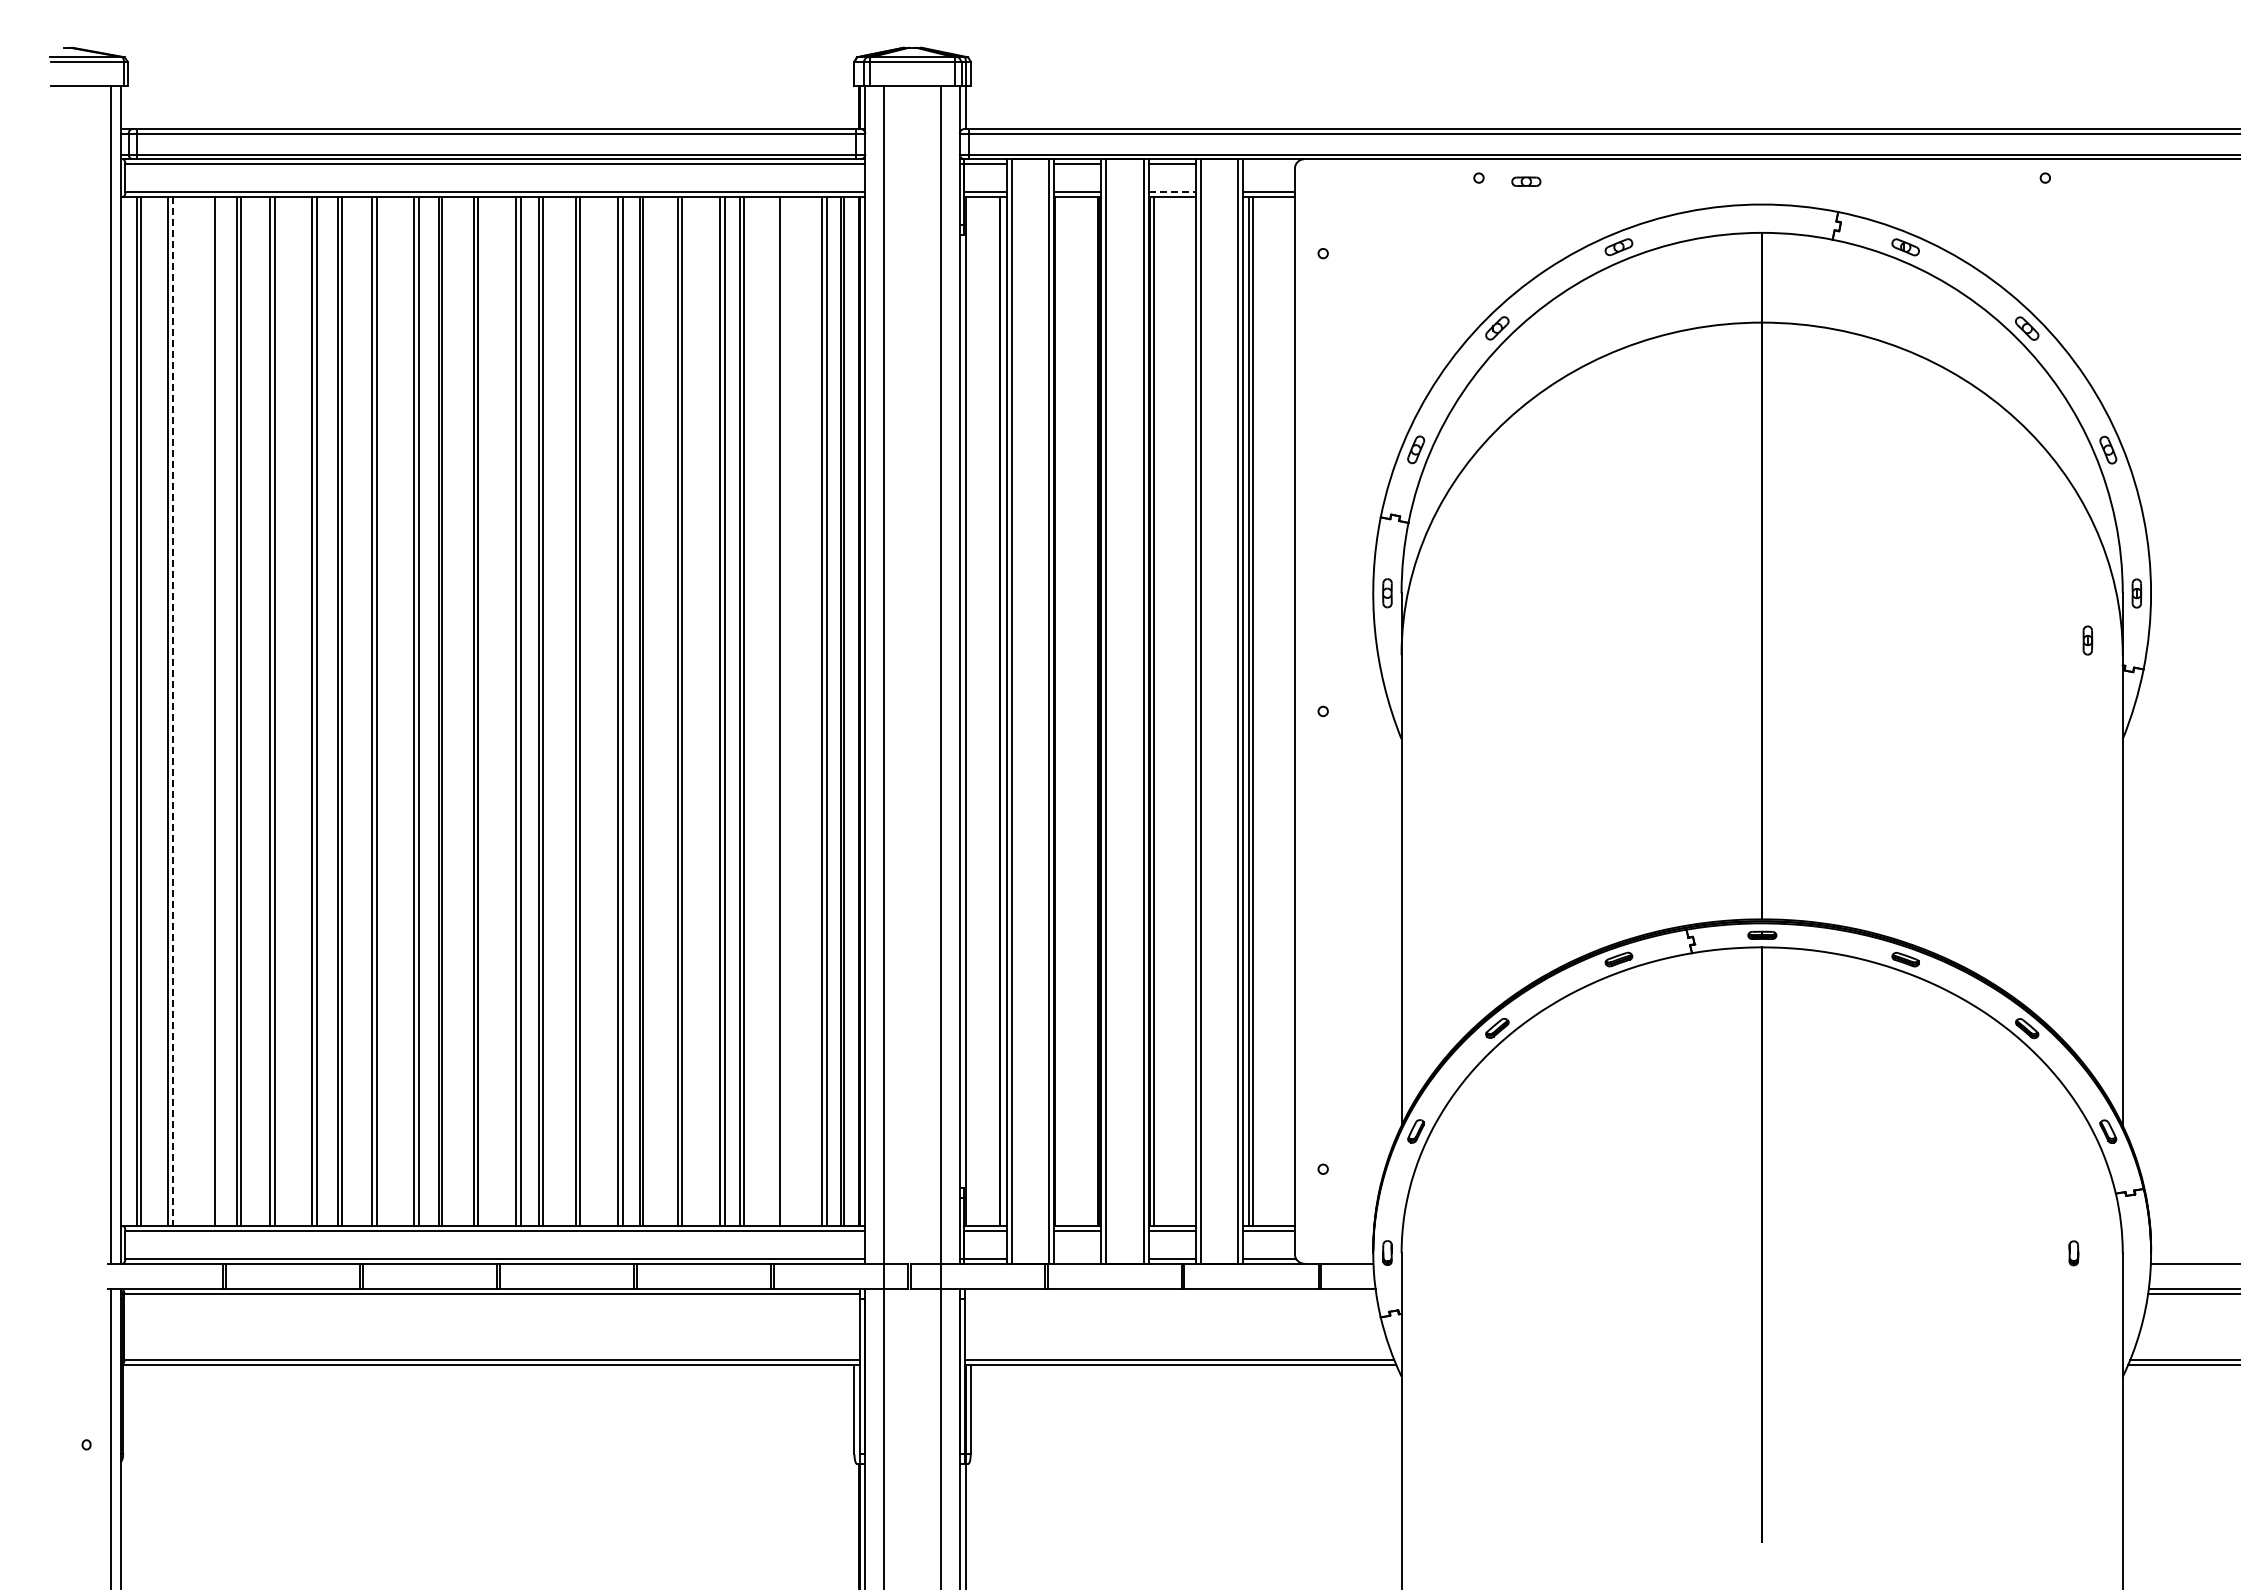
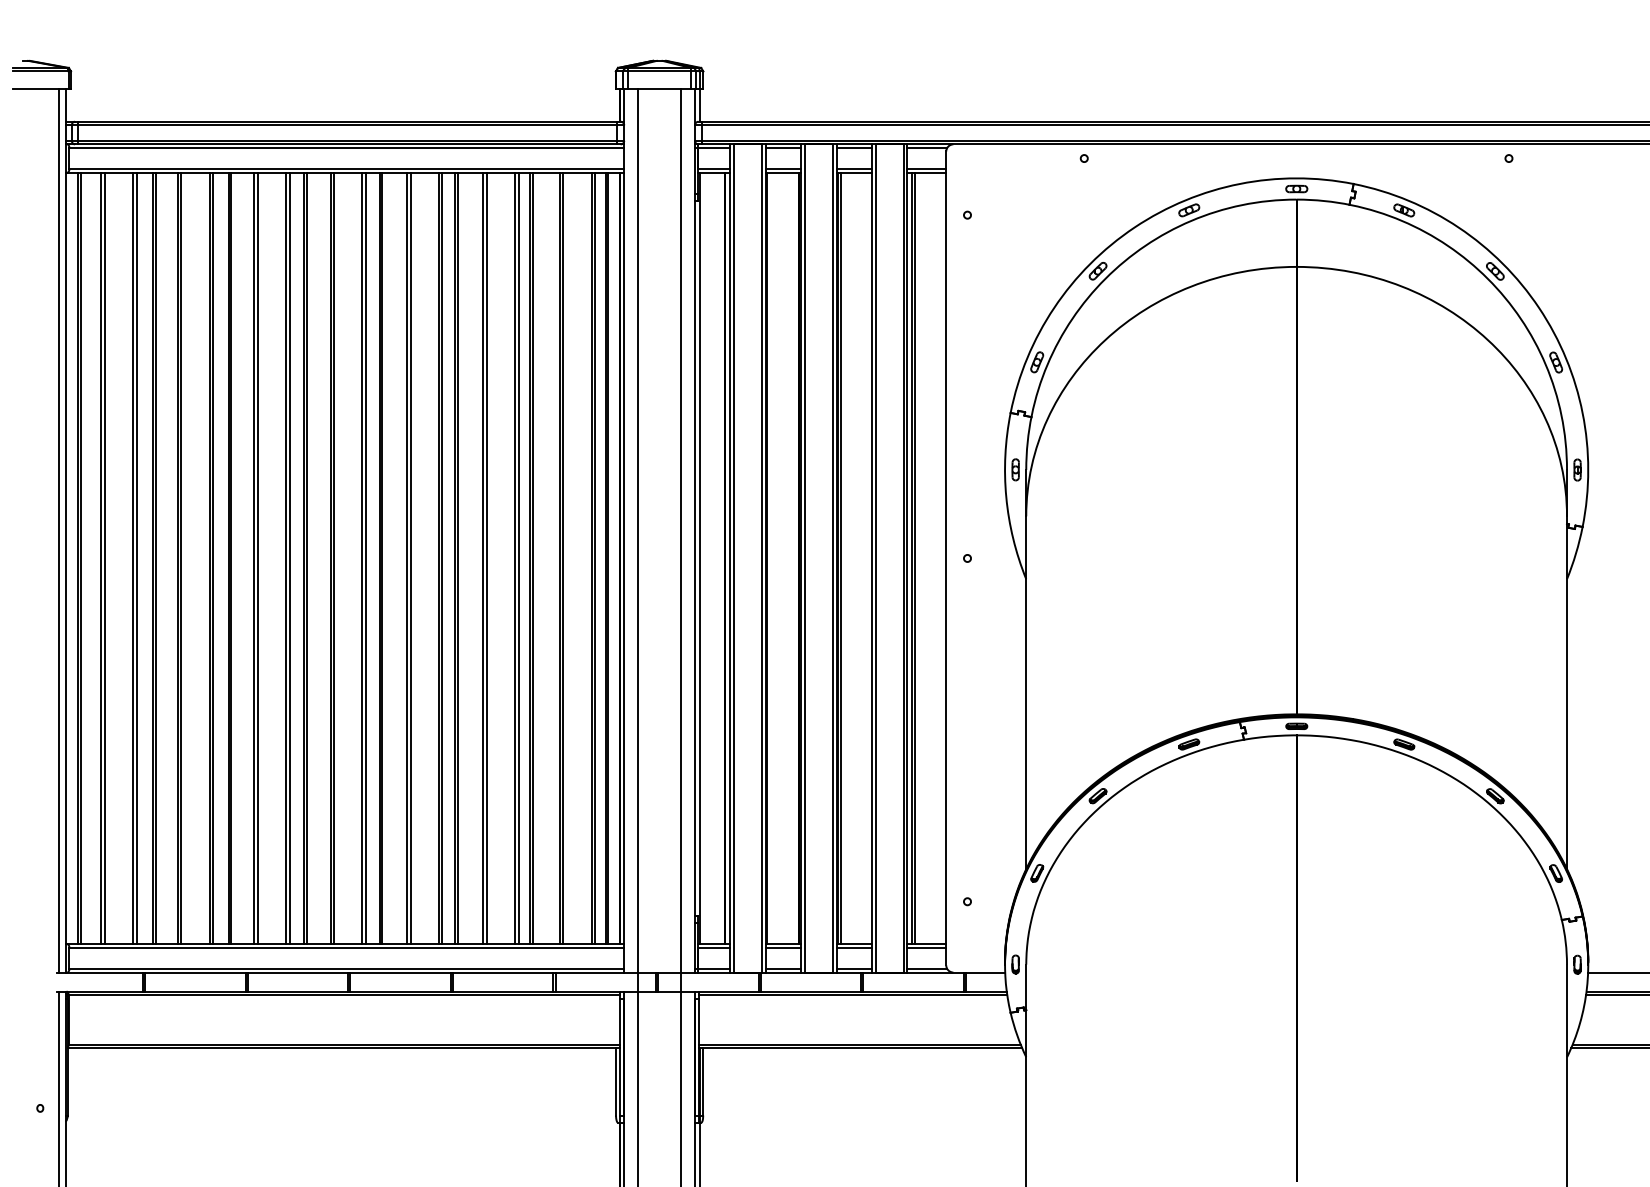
line: (1269, 163) -> (927, 147), added
part: (1526, 181) -> (1296, 188), moved
line: (1172, 192) -> (854, 169), dashed -> solid
part: (2087, 640) -> (1540, 505), removed
line: (210, 710) -> (133, 557), added
line: (784, 710) -> (563, 557), added
line: (172, 711) -> (104, 558), dashed -> solid
part: (2073, 1253) -> (1577, 964), moved
line: (1077, 1258) -> (783, 968), added
line: (1170, 1293) -> (852, 994), added

